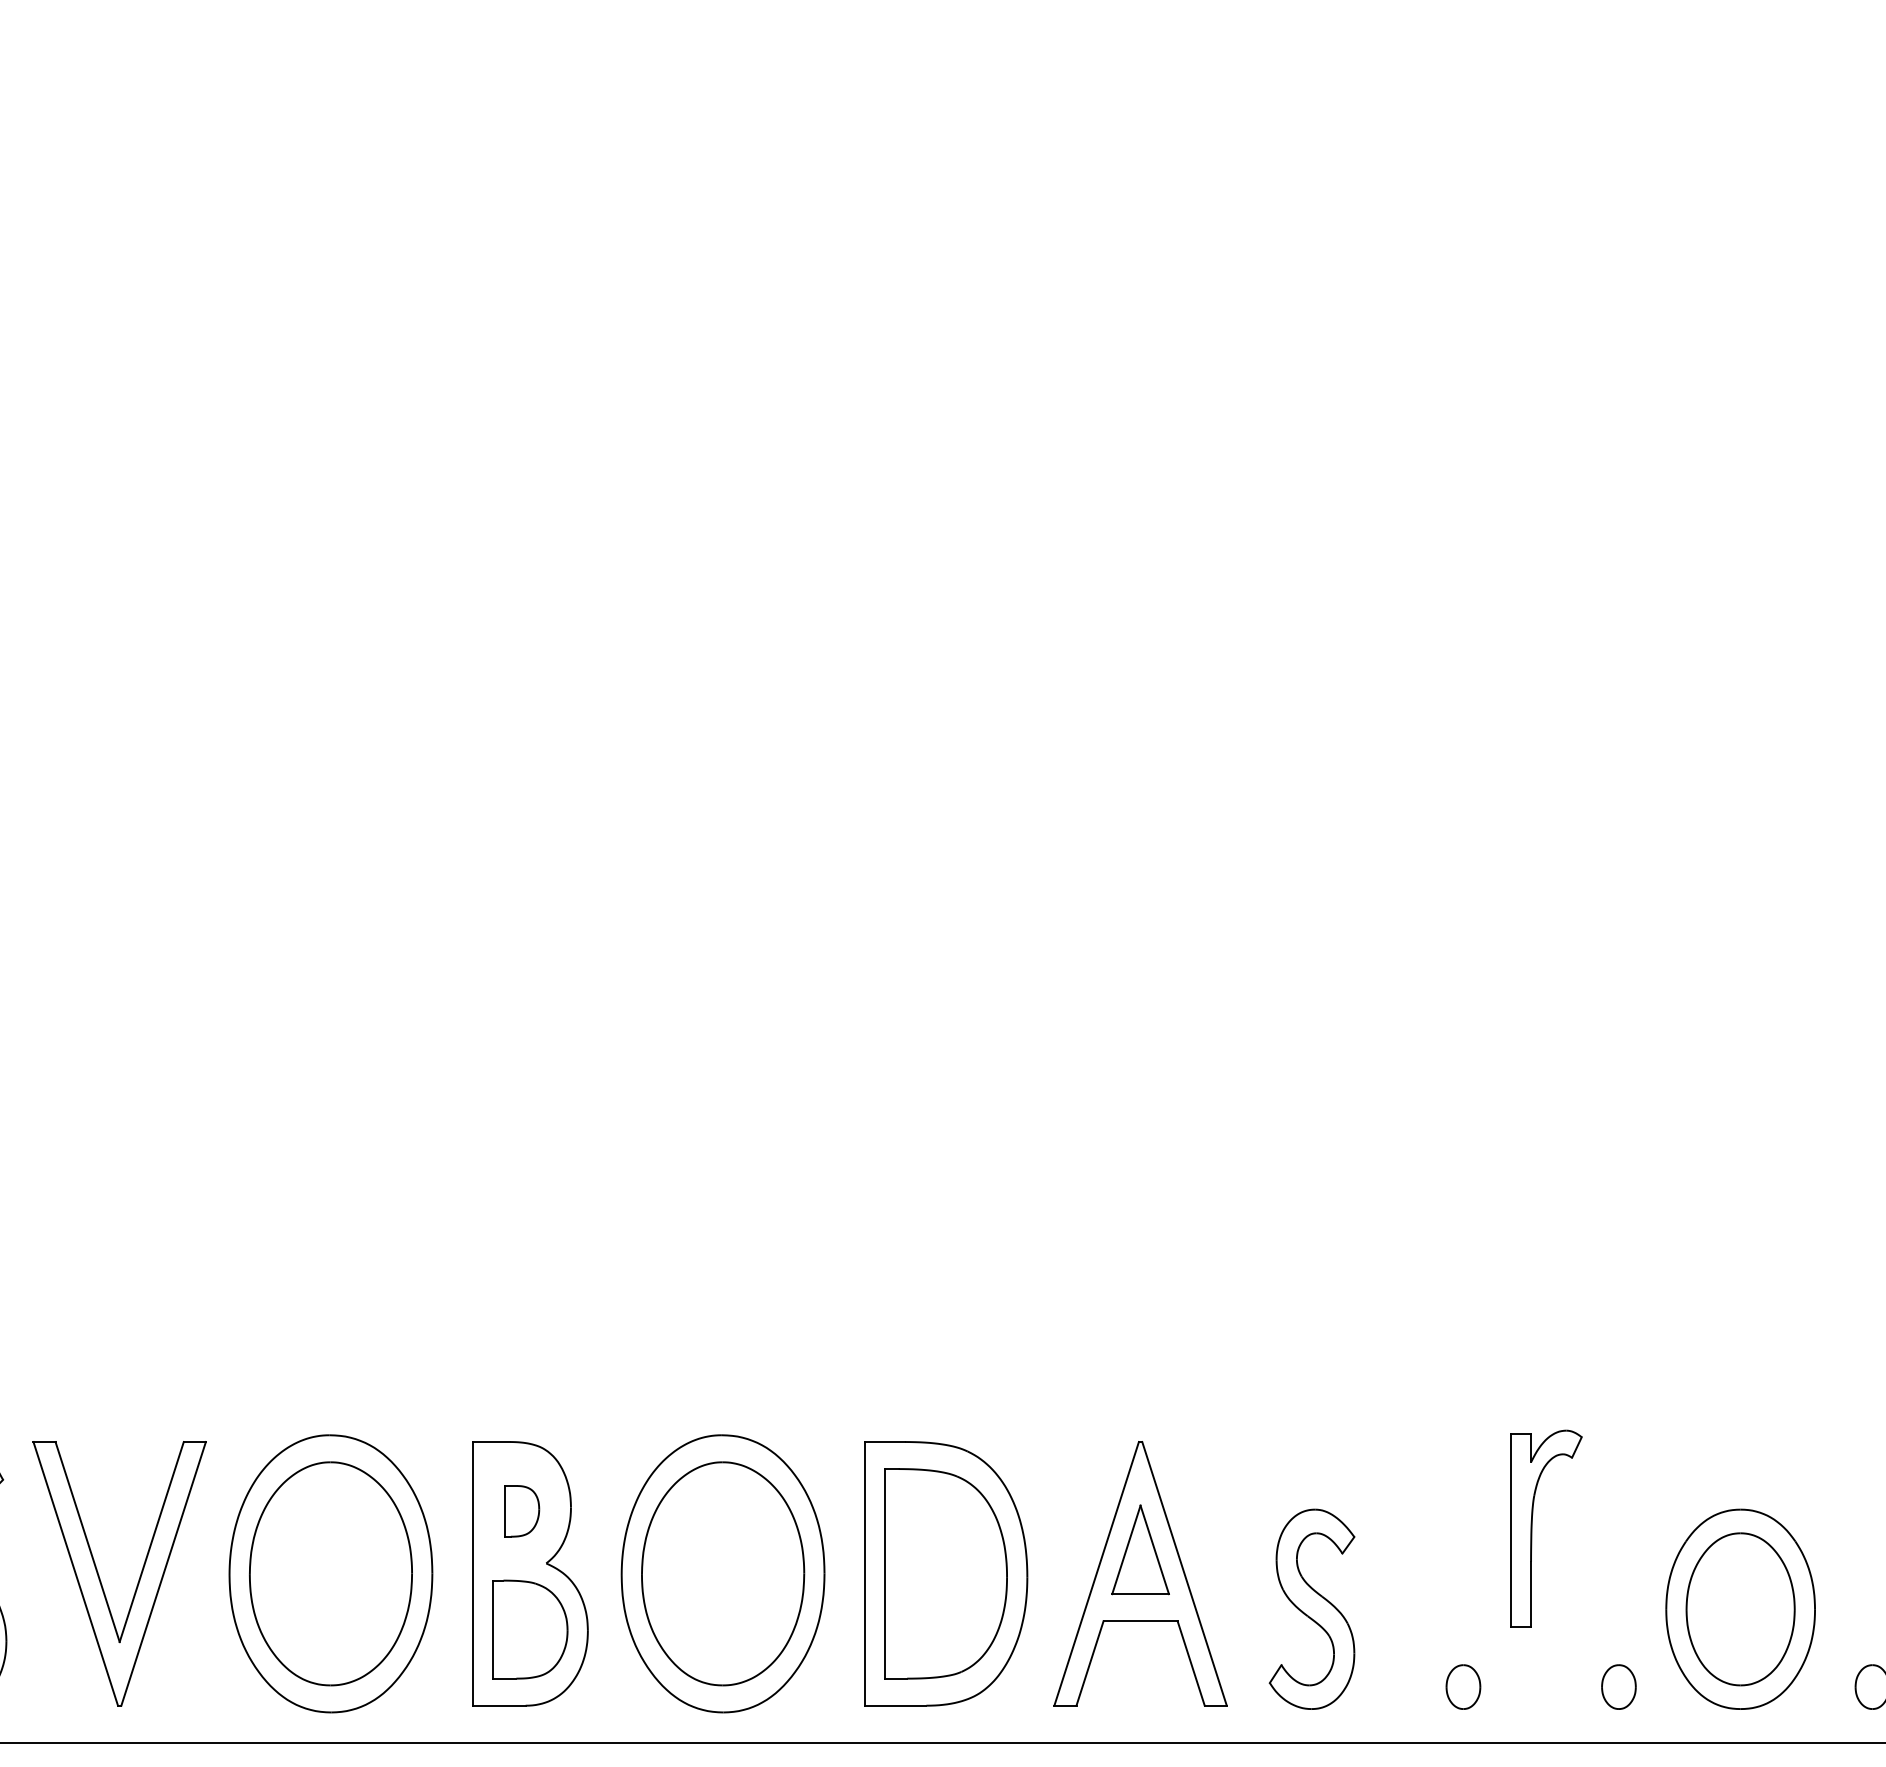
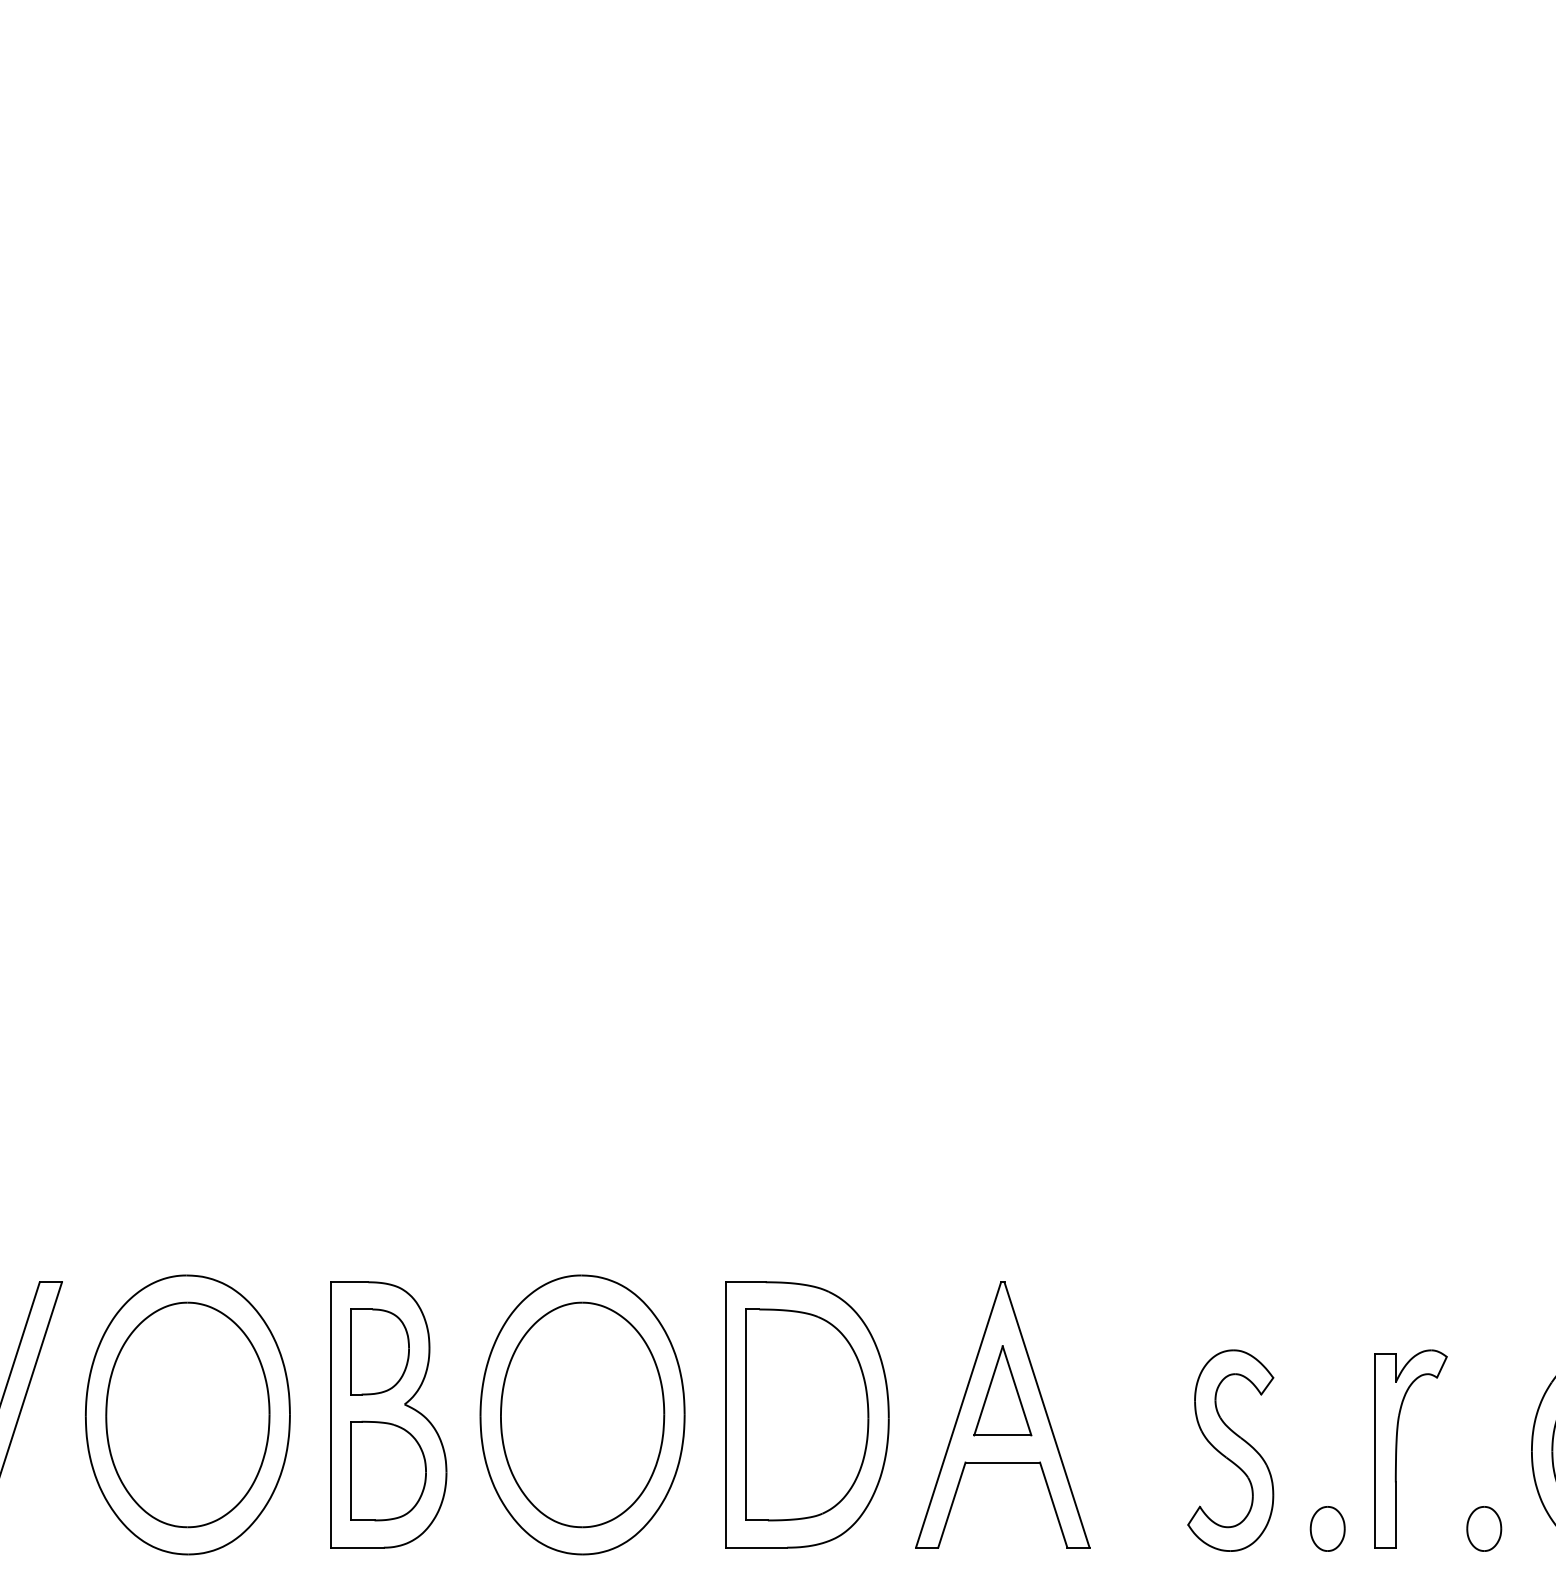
part: (521, 1511) -> (379, 1352), size x1.67
part: (1532, 1528) -> (1397, 1448), moved
part: (1311, 1608) -> (1230, 1449), moved

